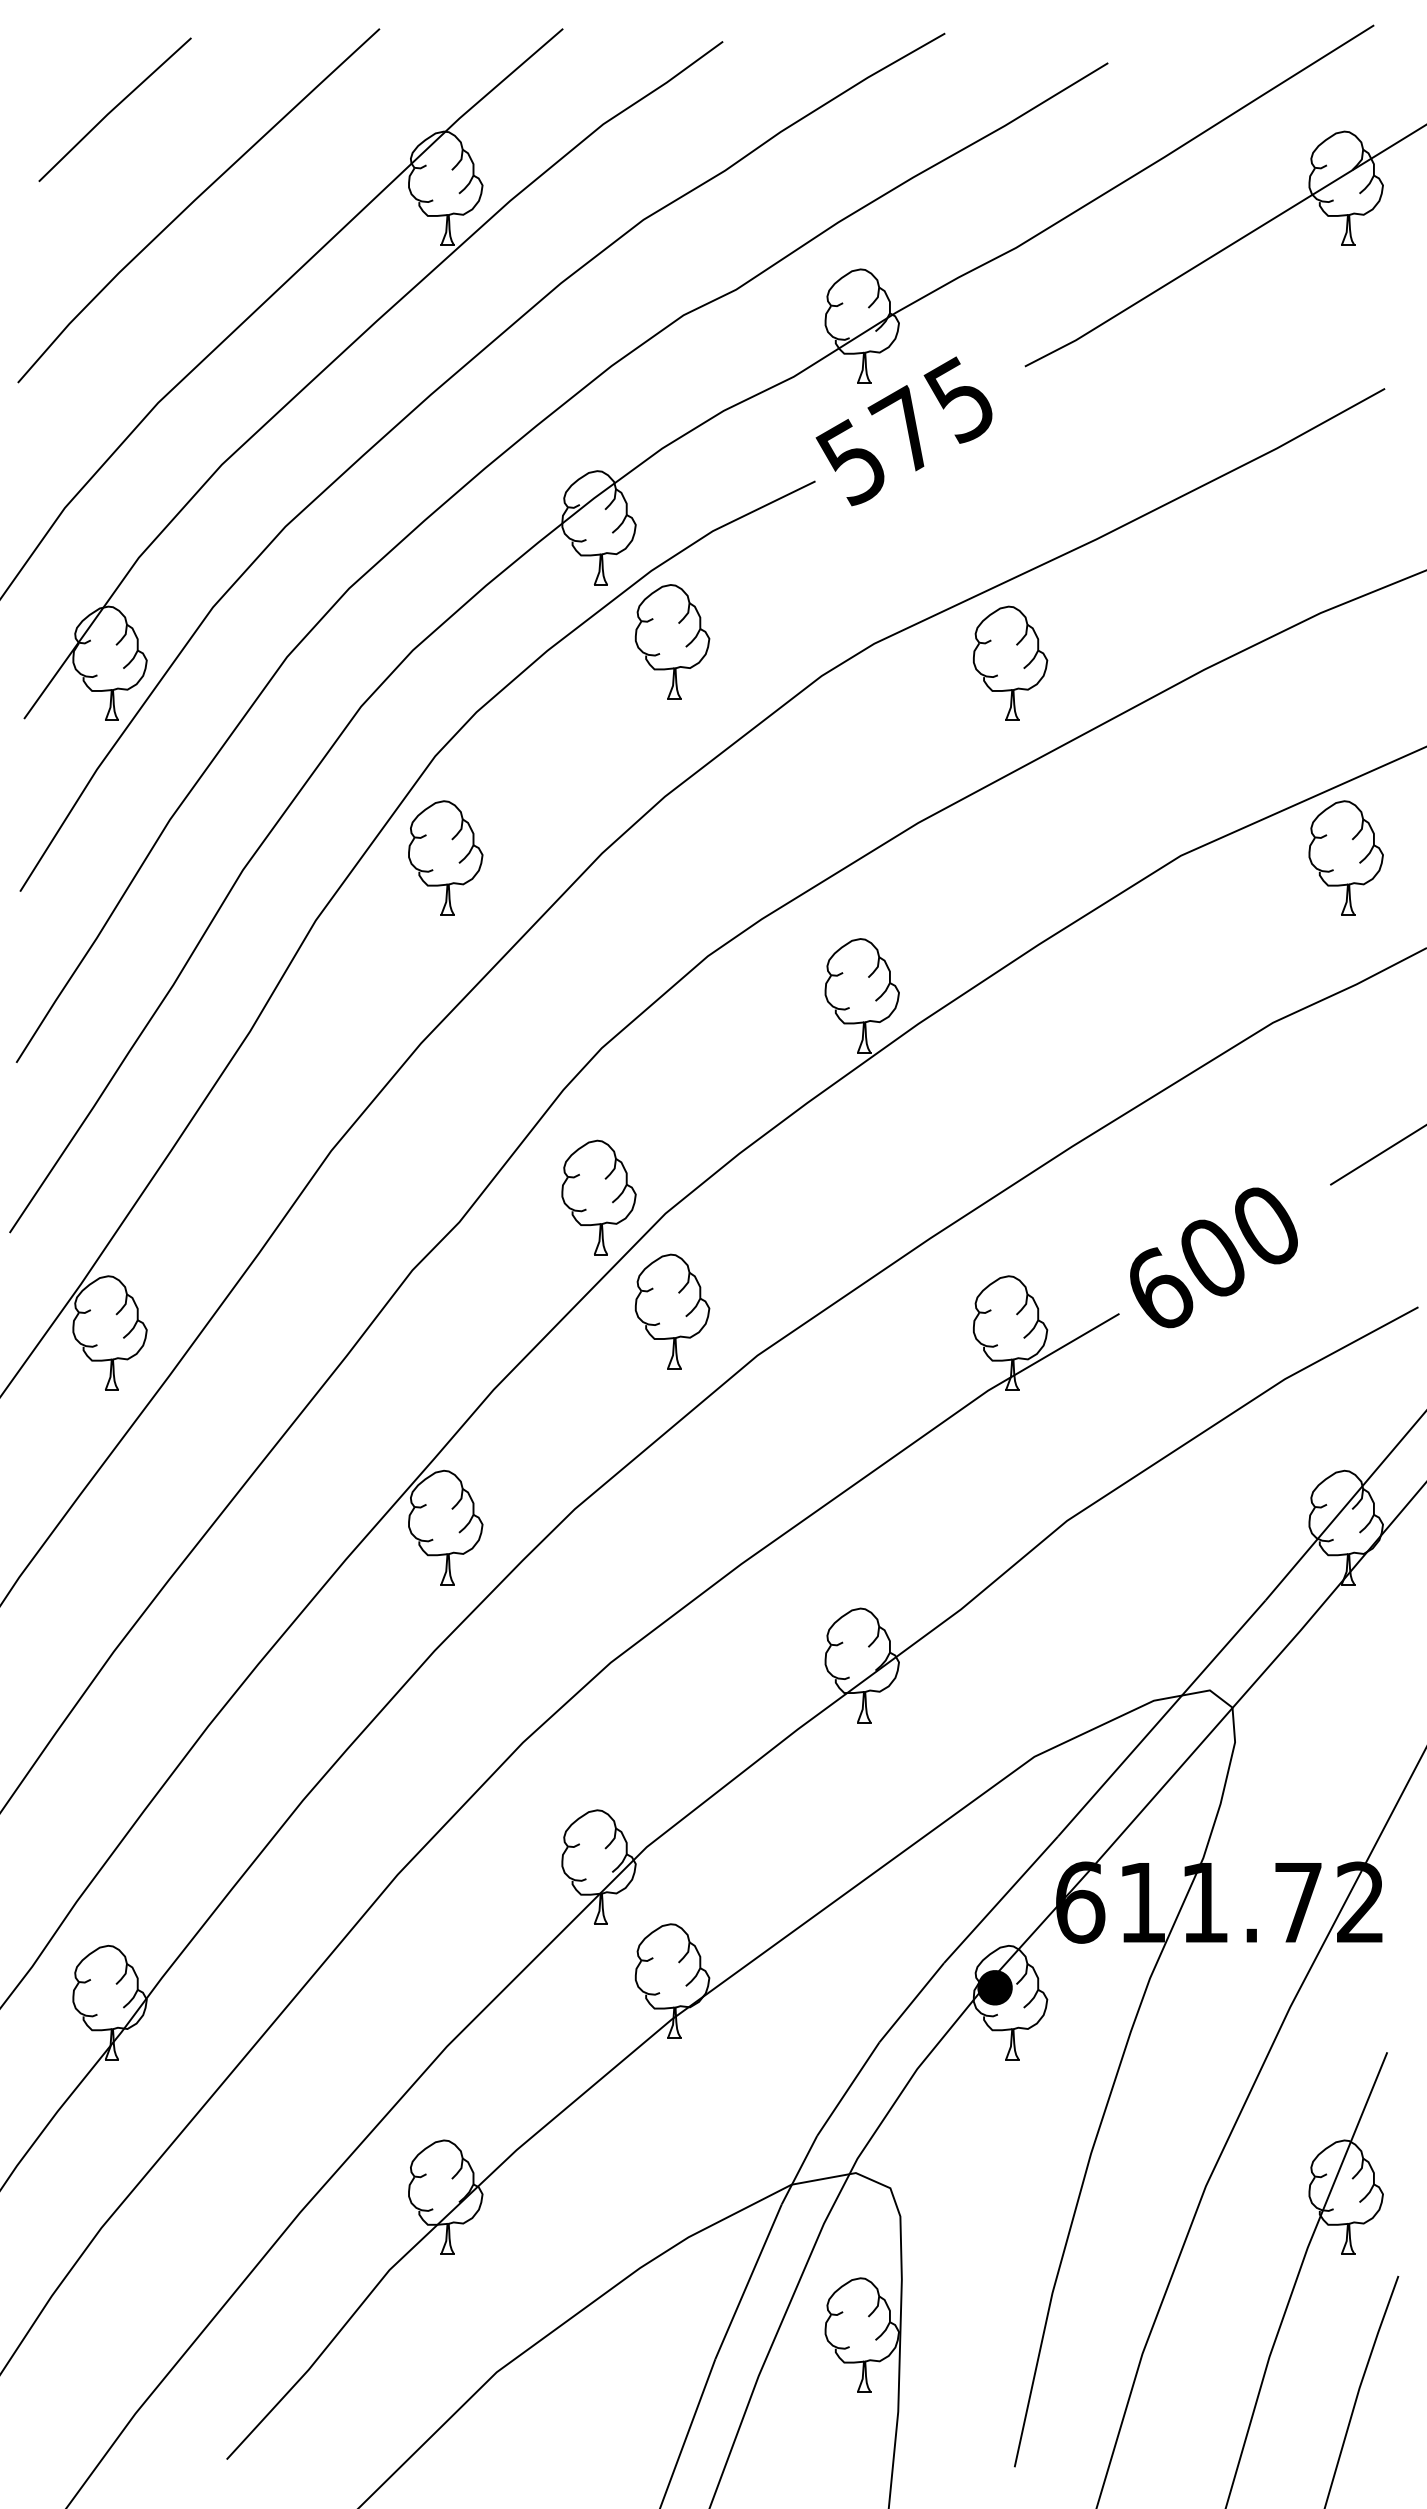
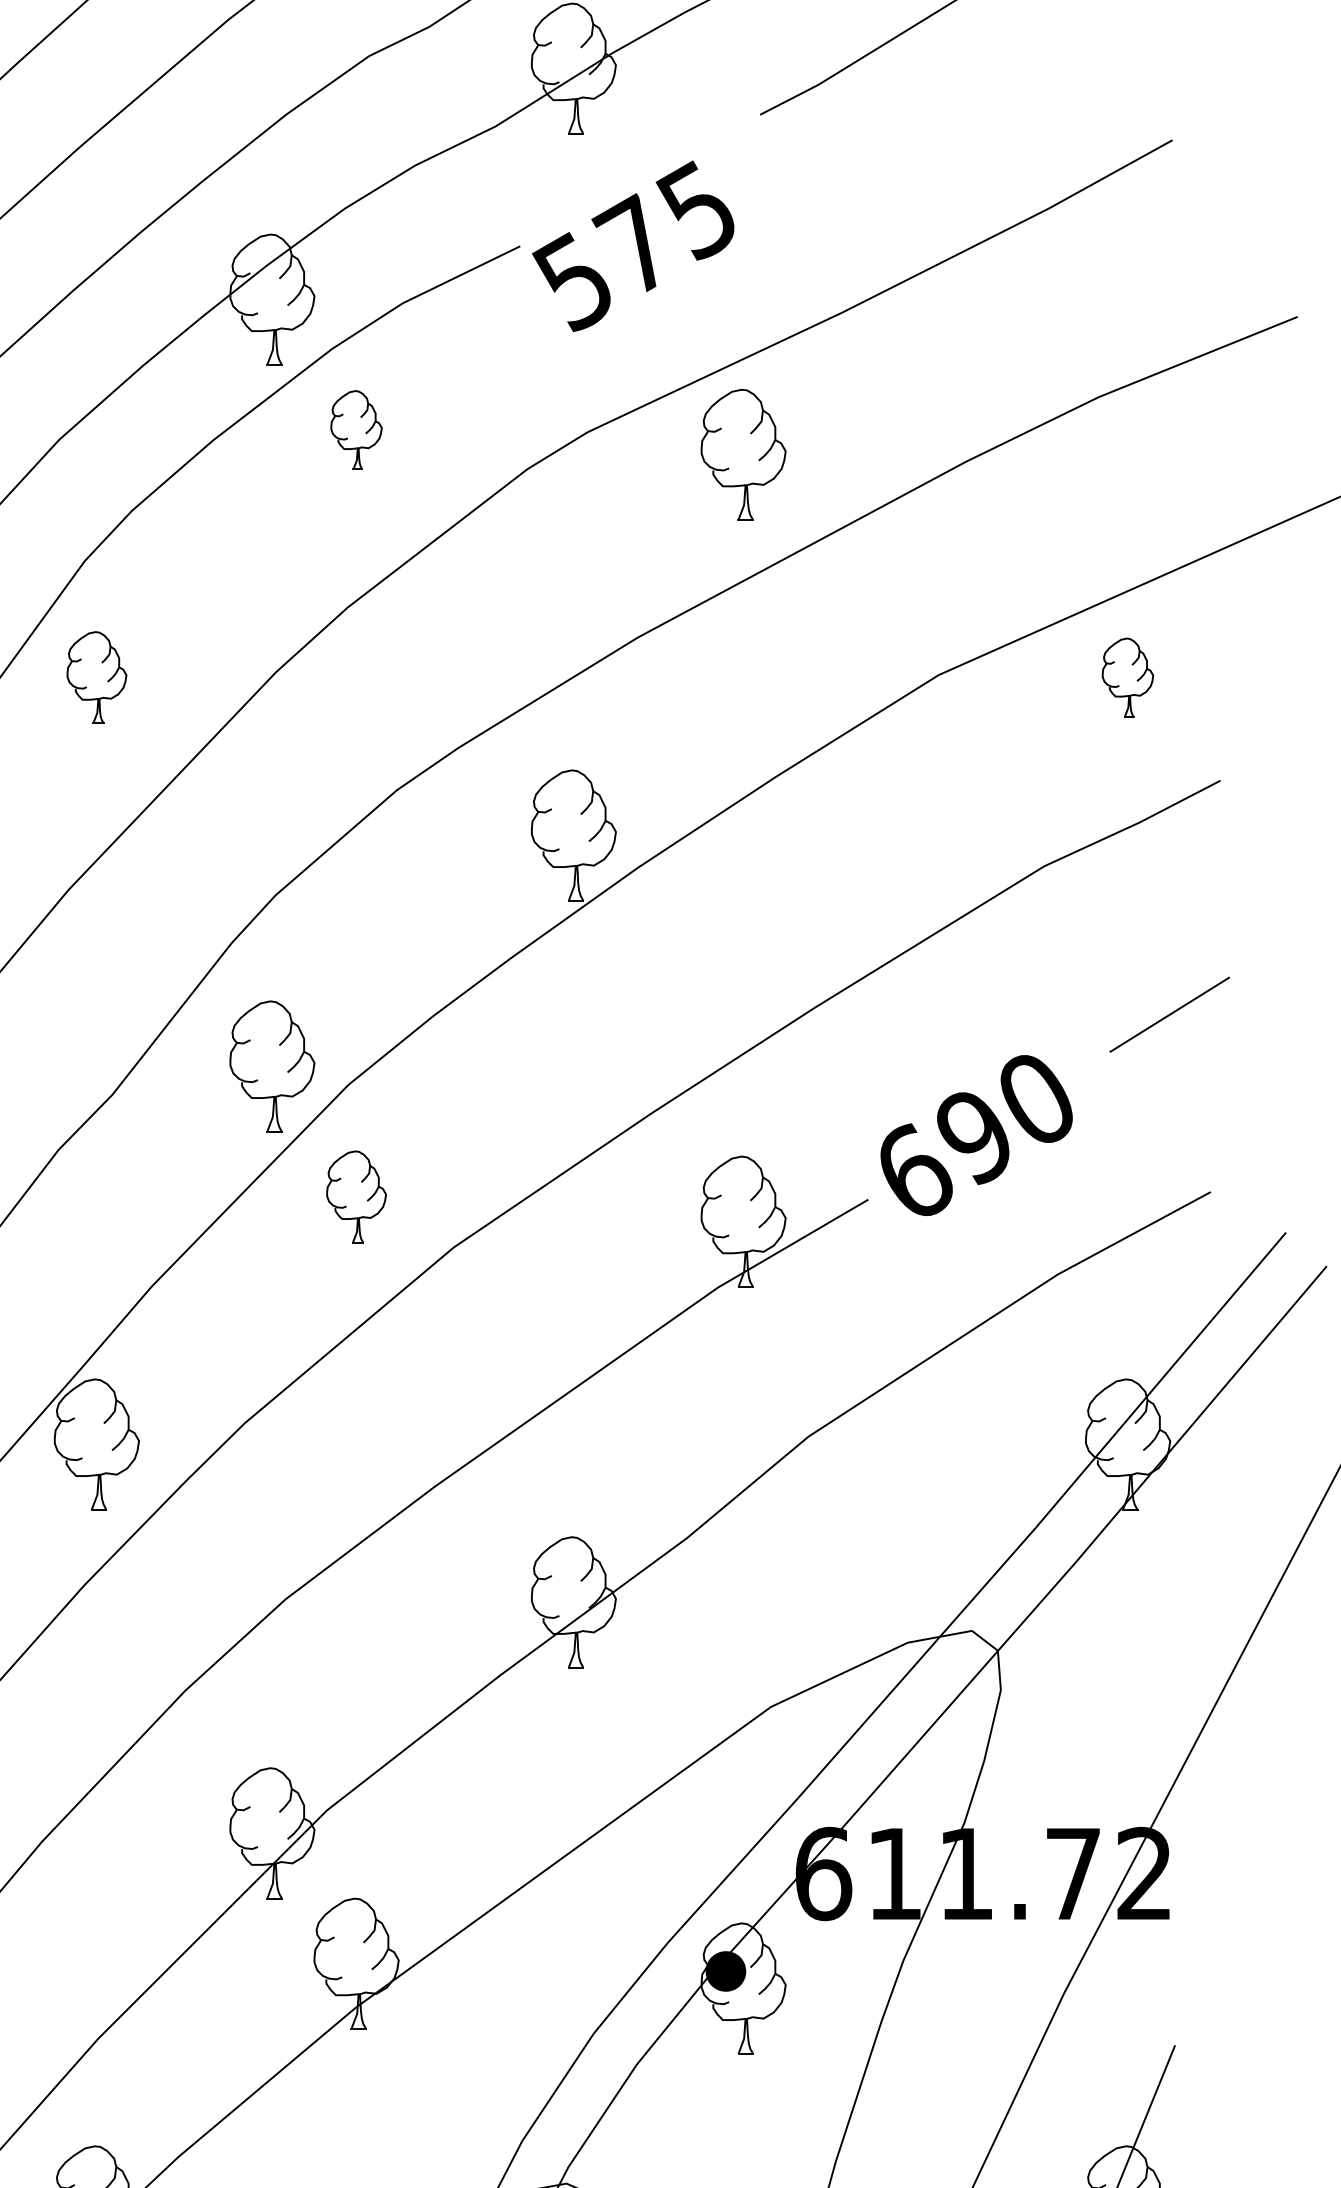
text: (903, 431) -> (632, 246), moved
part: (672, 641) -> (356, 429), size x0.6
part: (445, 857) -> (96, 677), size x0.7
part: (1345, 857) -> (1127, 677), size x0.6
text: (1211, 1260) -> (973, 1138), 600 -> 690
part: (672, 1311) -> (356, 1196), size x0.7

